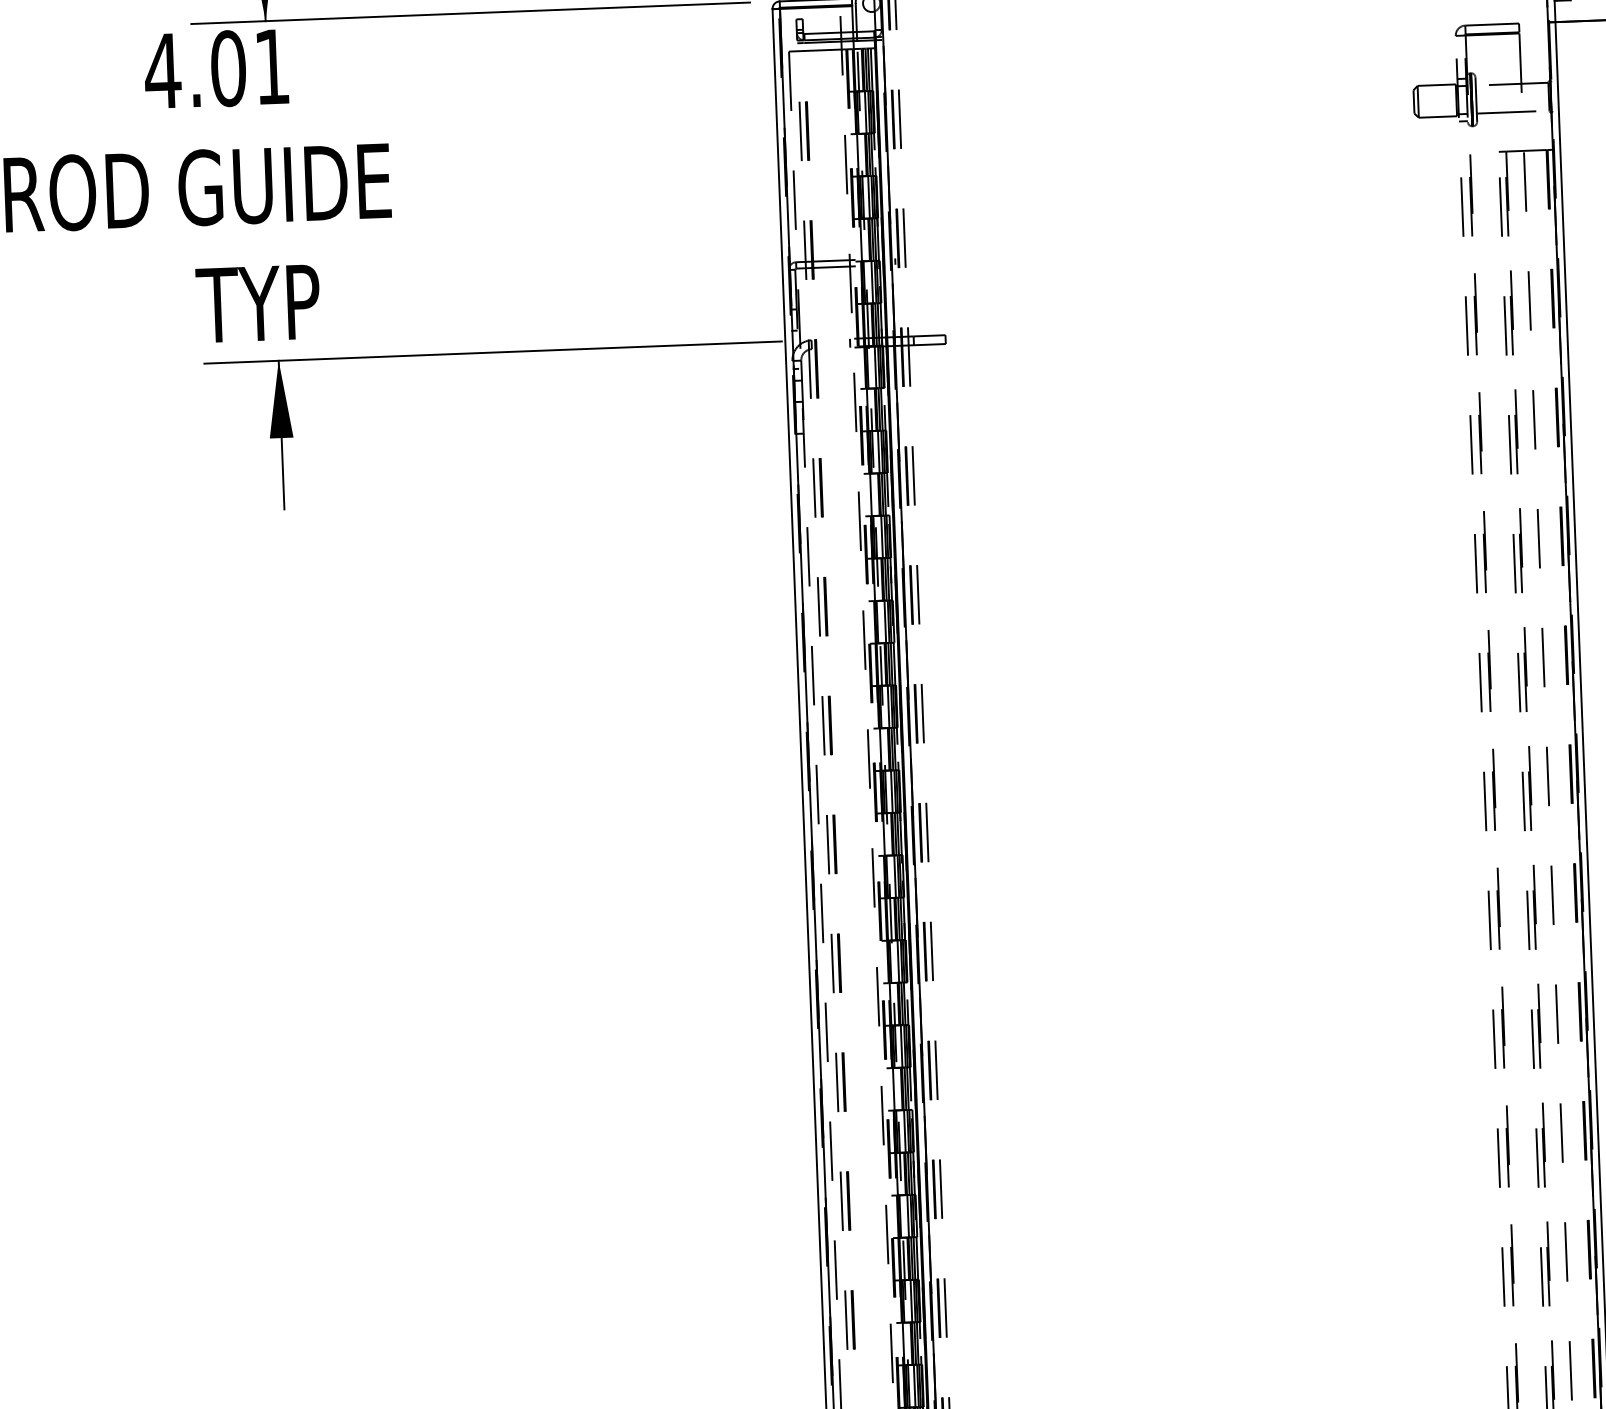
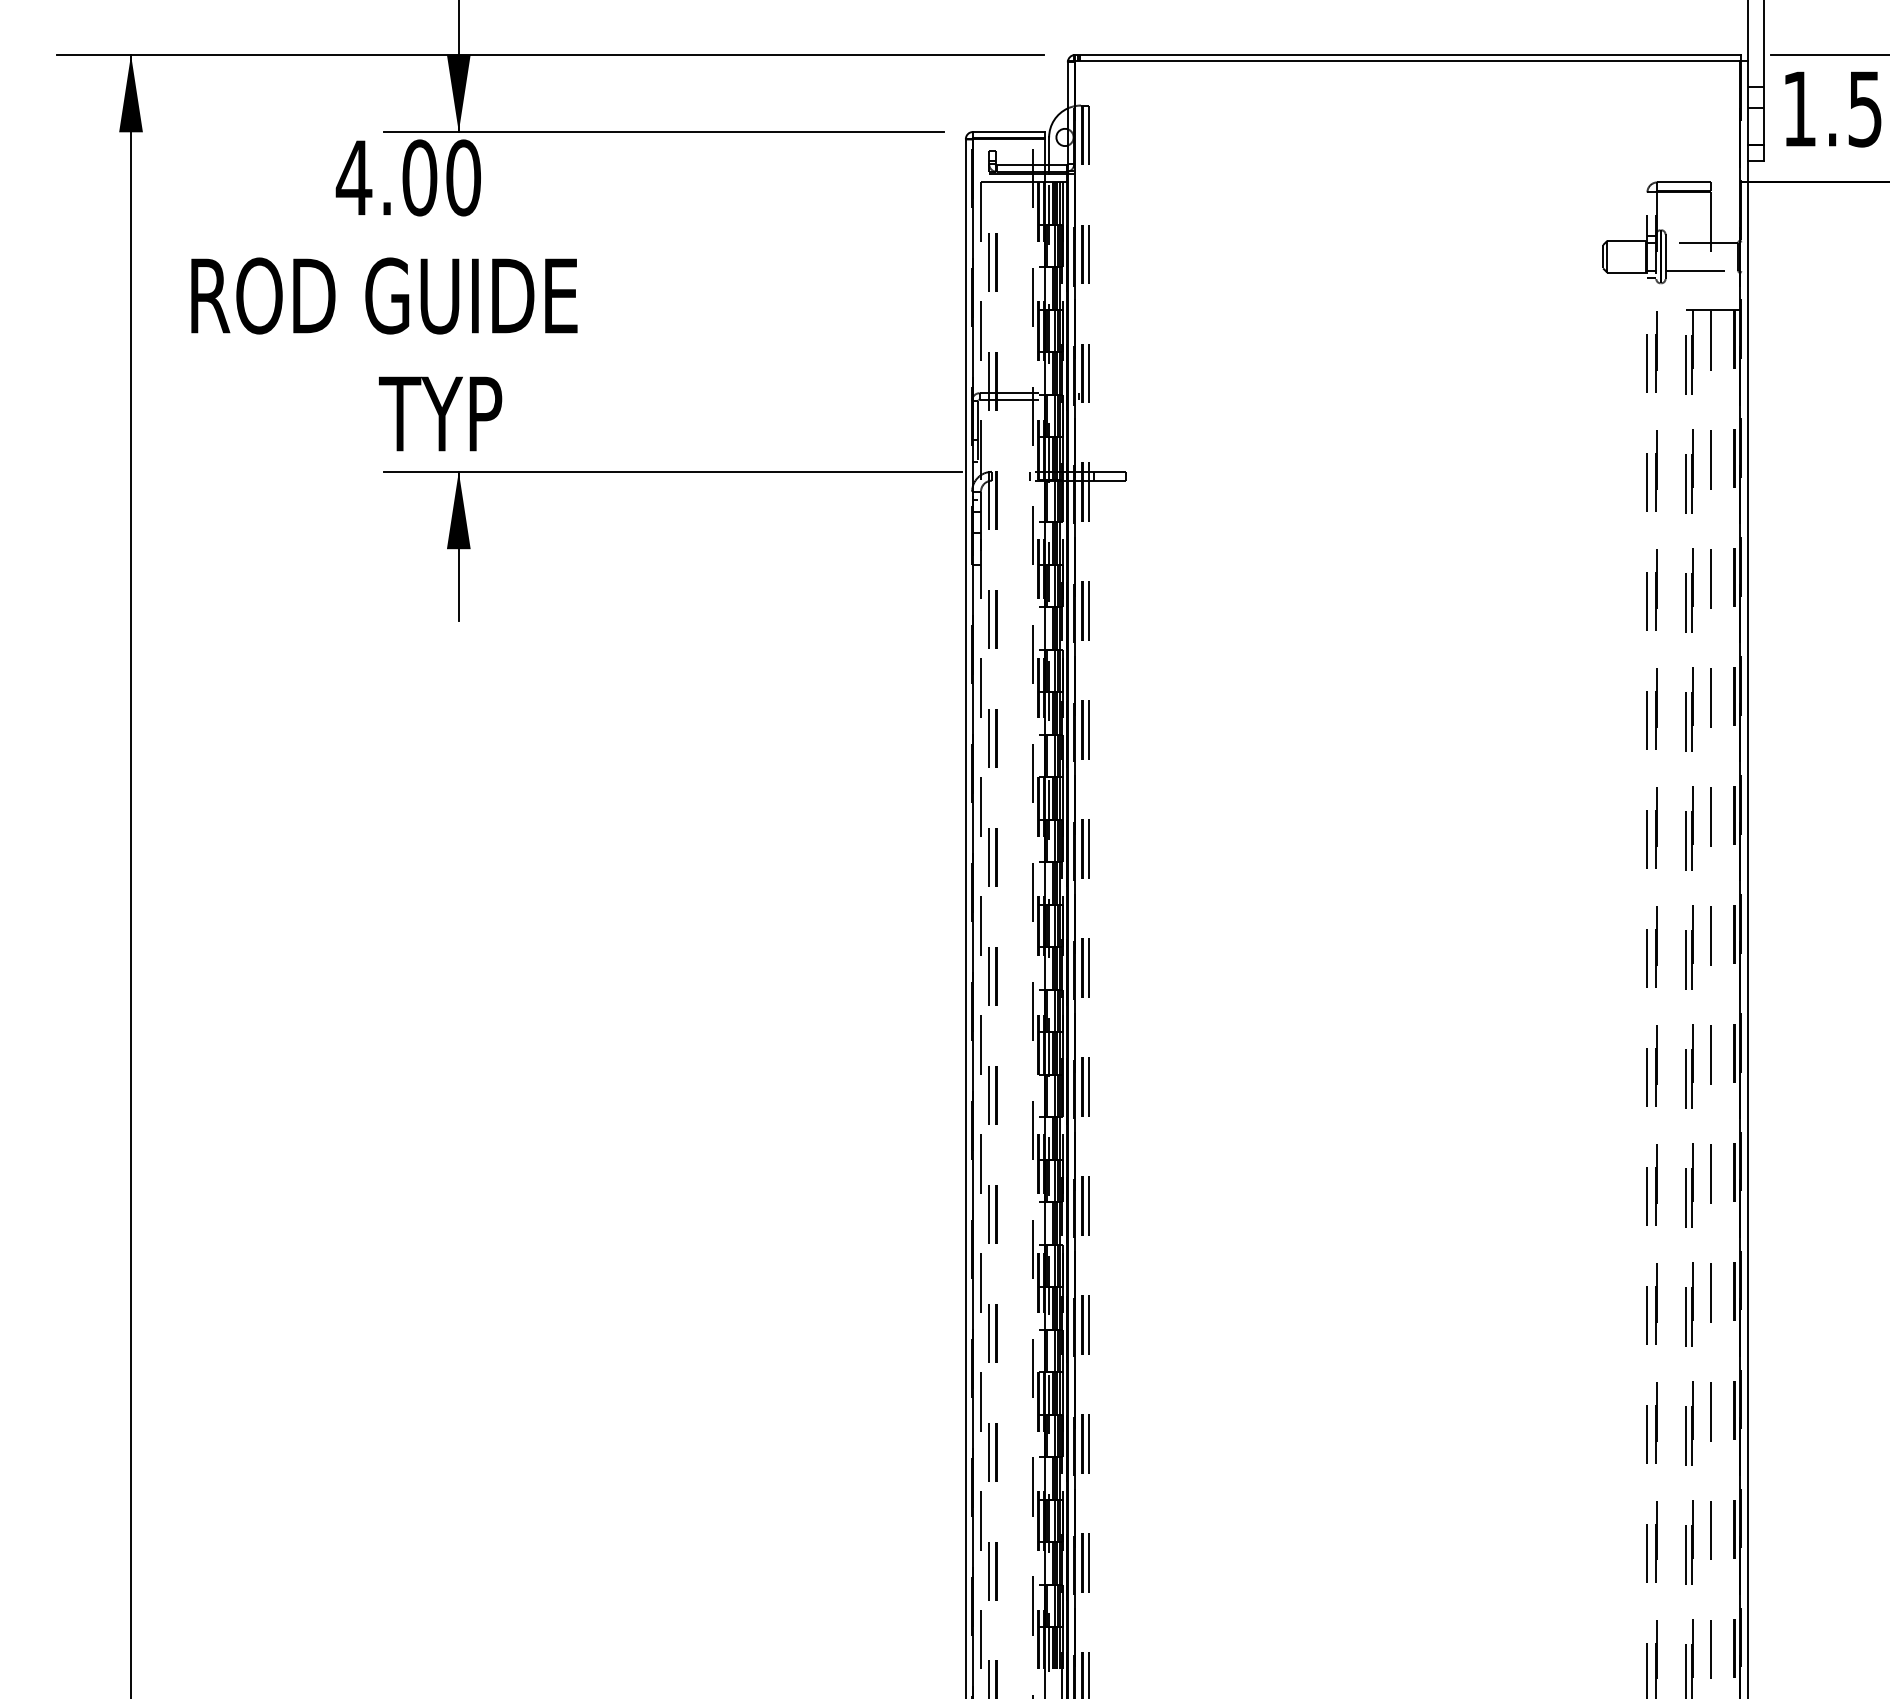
text: (272, 66) -> (463, 177), 4.01 -> 4.00

